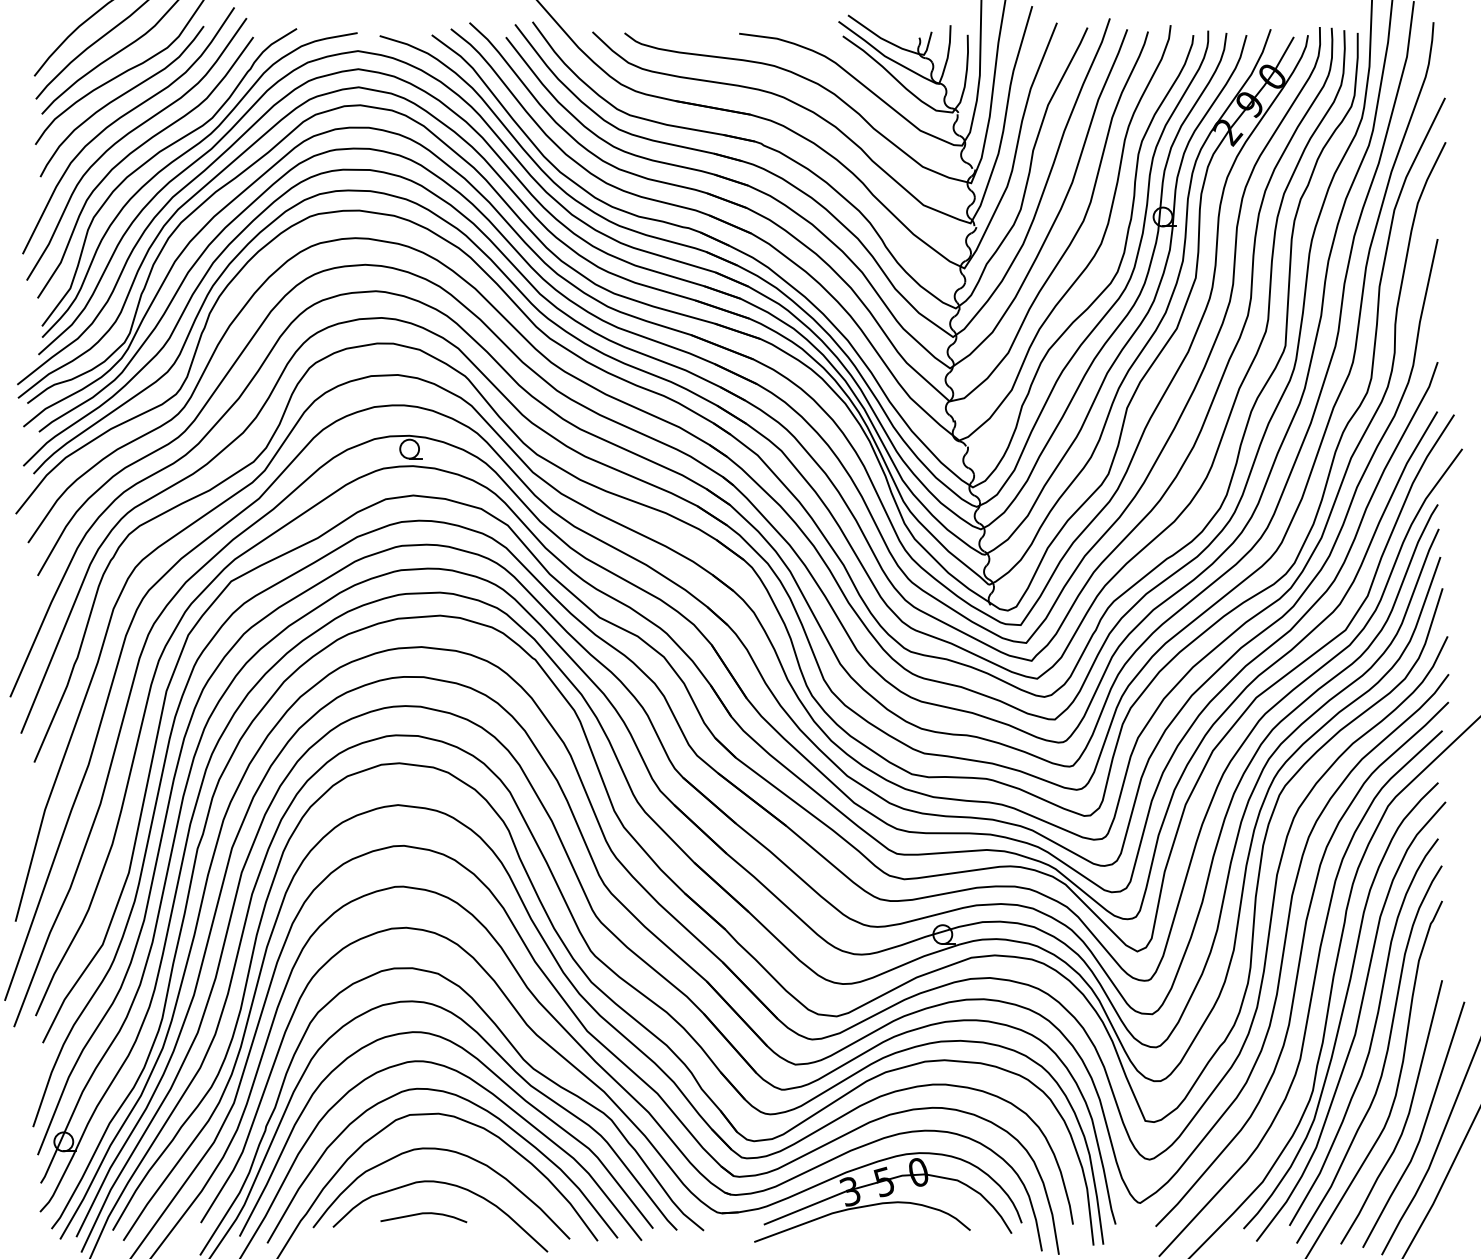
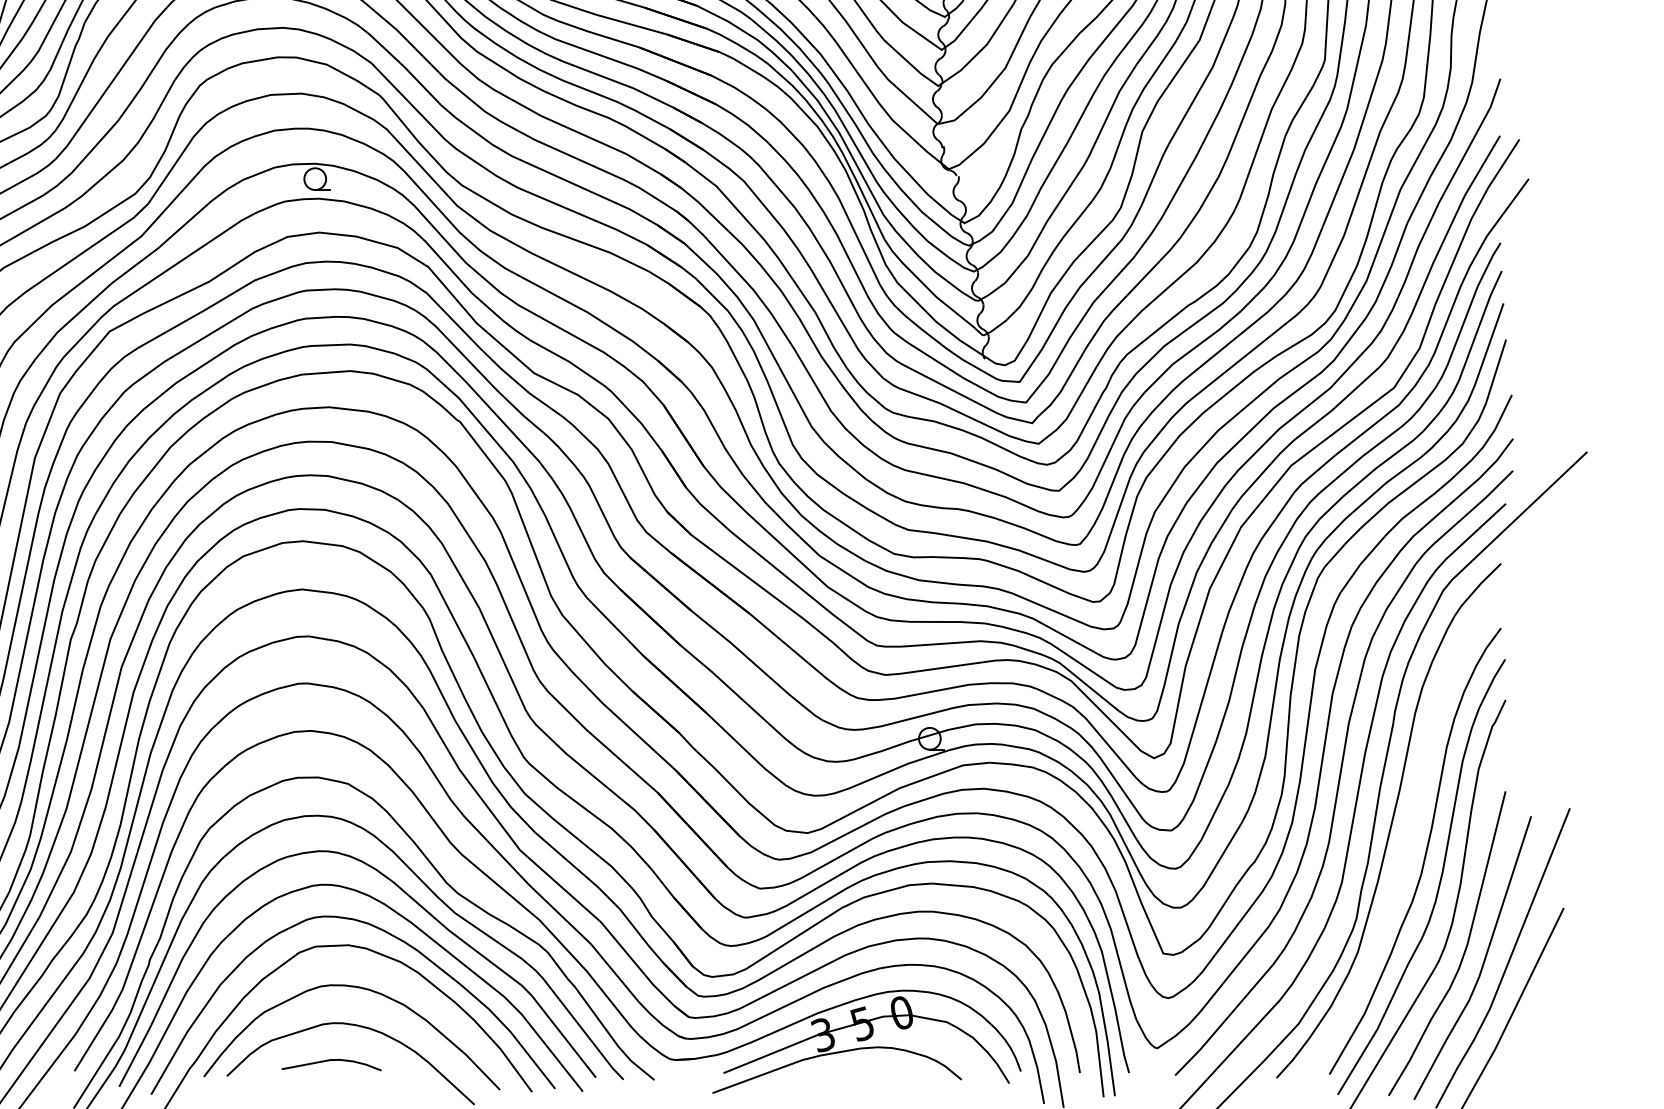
curve: (1356, 1022) -> (1406, 840), removed

